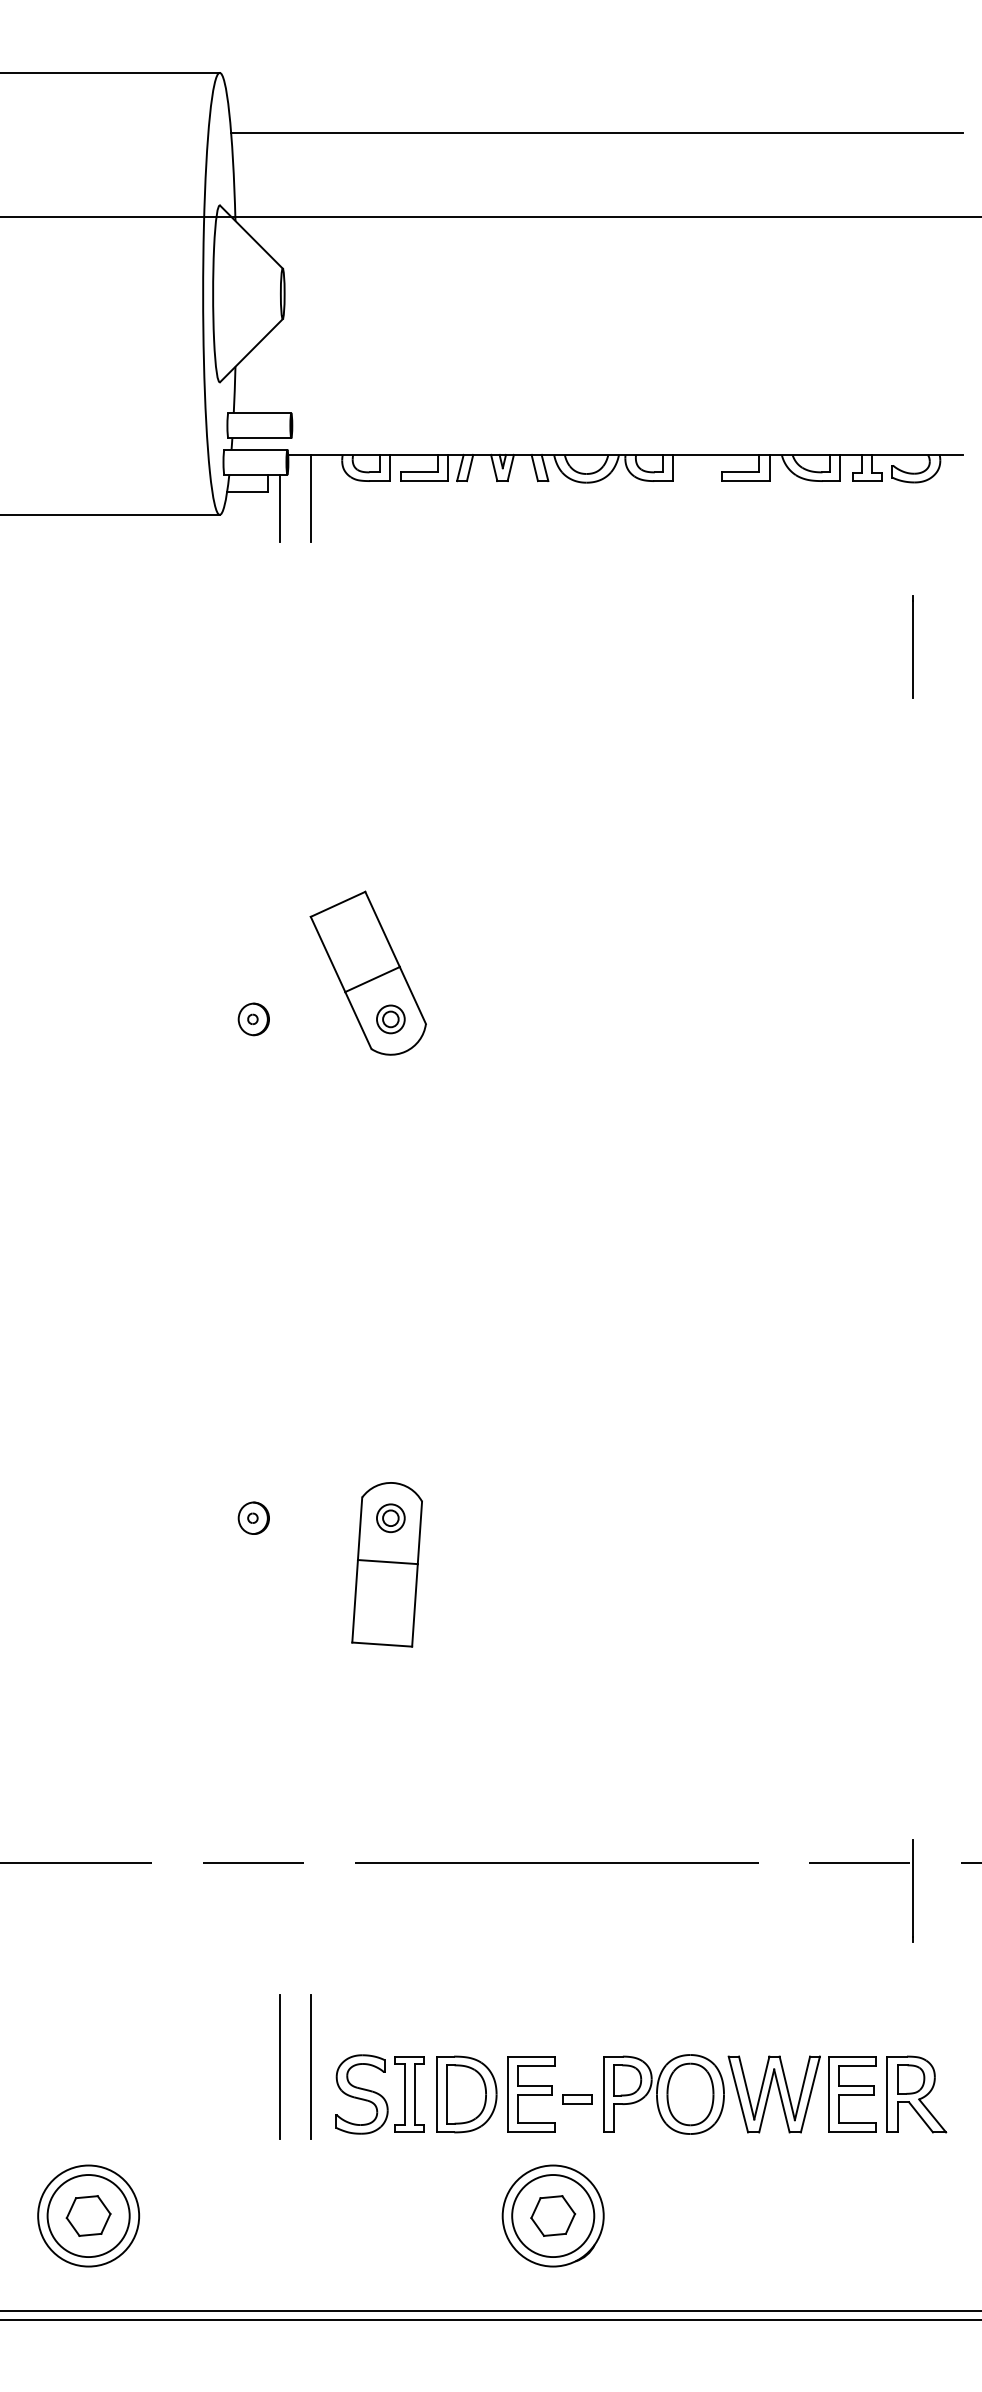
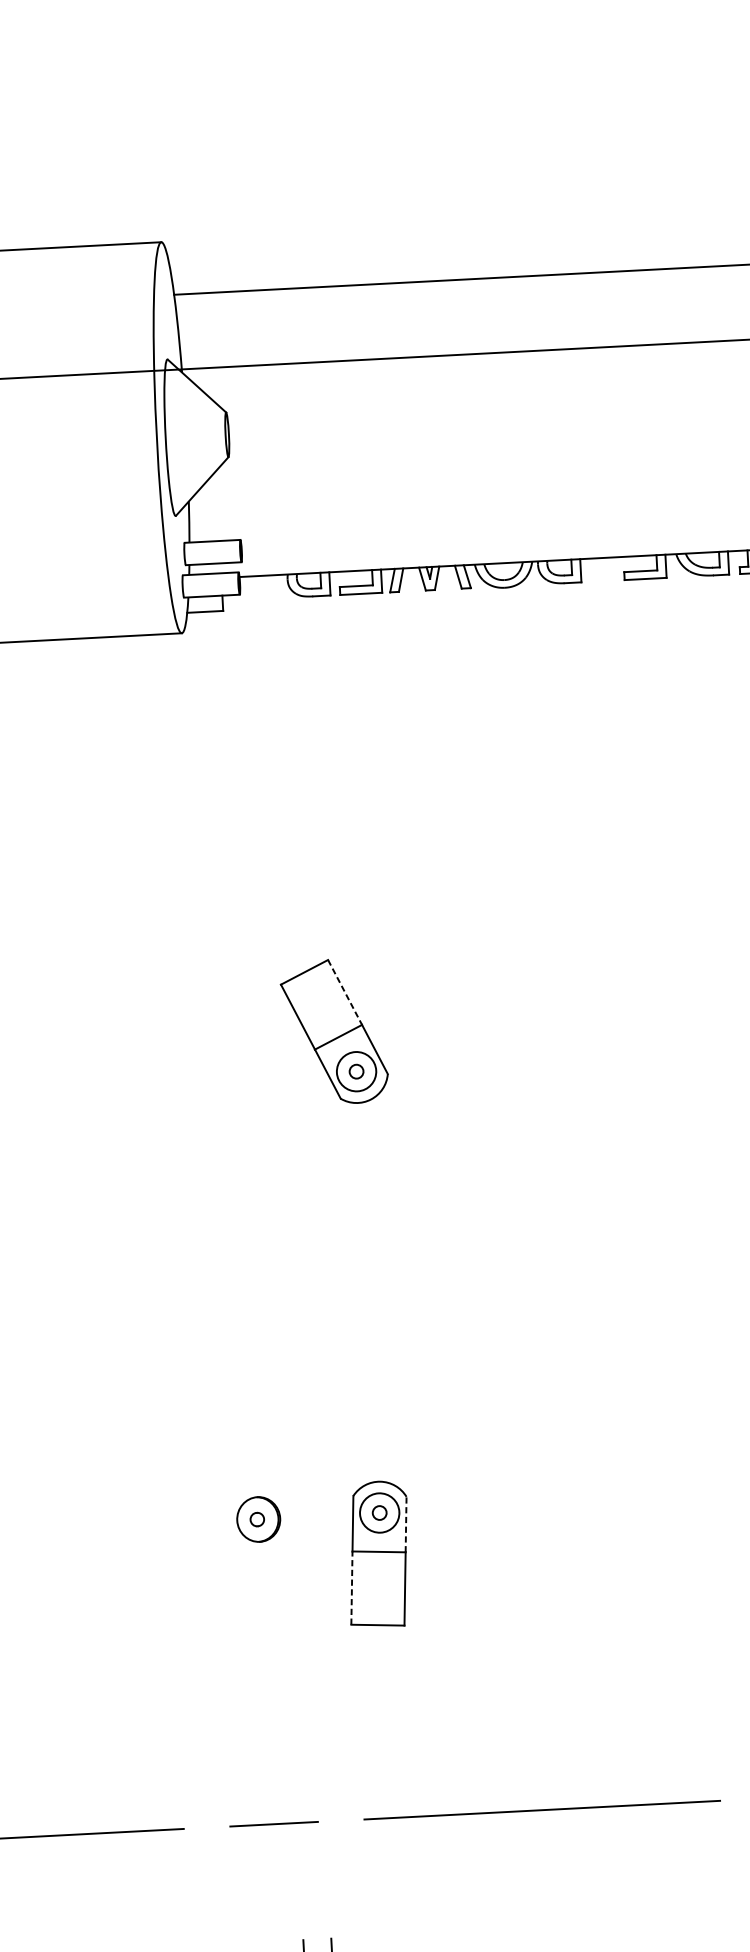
line: (311, 498) -> (262, 614), removed
line: (279, 508) -> (234, 624), removed
line: (382, 929) -> (345, 992), solid -> dashed
part: (253, 1019) -> (235, 1078), removed
circle: (390, 1019) -> (356, 1071), size x1.6
part: (253, 1517) -> (258, 1518), size x1.6
circle: (390, 1518) -> (379, 1513), size x1.6
line: (419, 1532) -> (405, 1524), solid -> dashed
line: (355, 1600) -> (352, 1587), solid -> dashed

